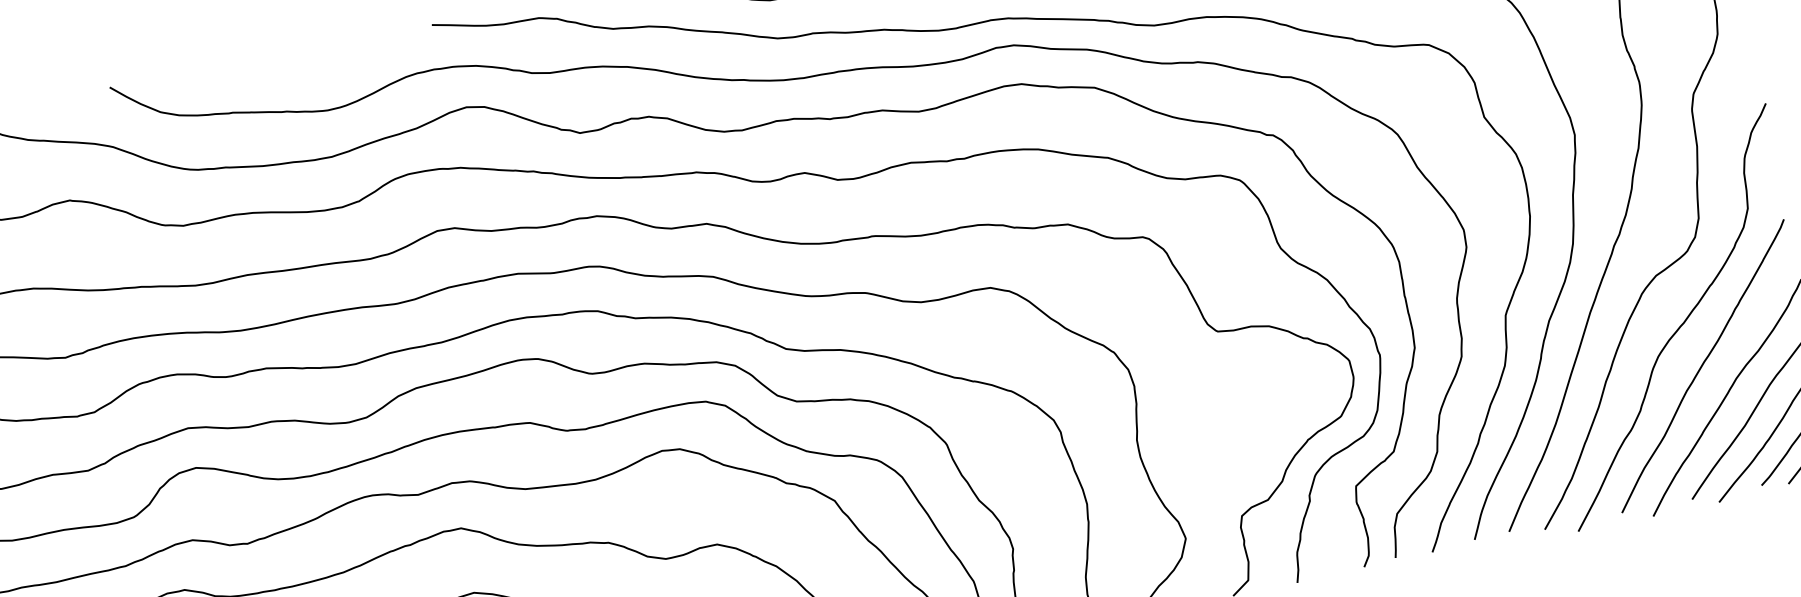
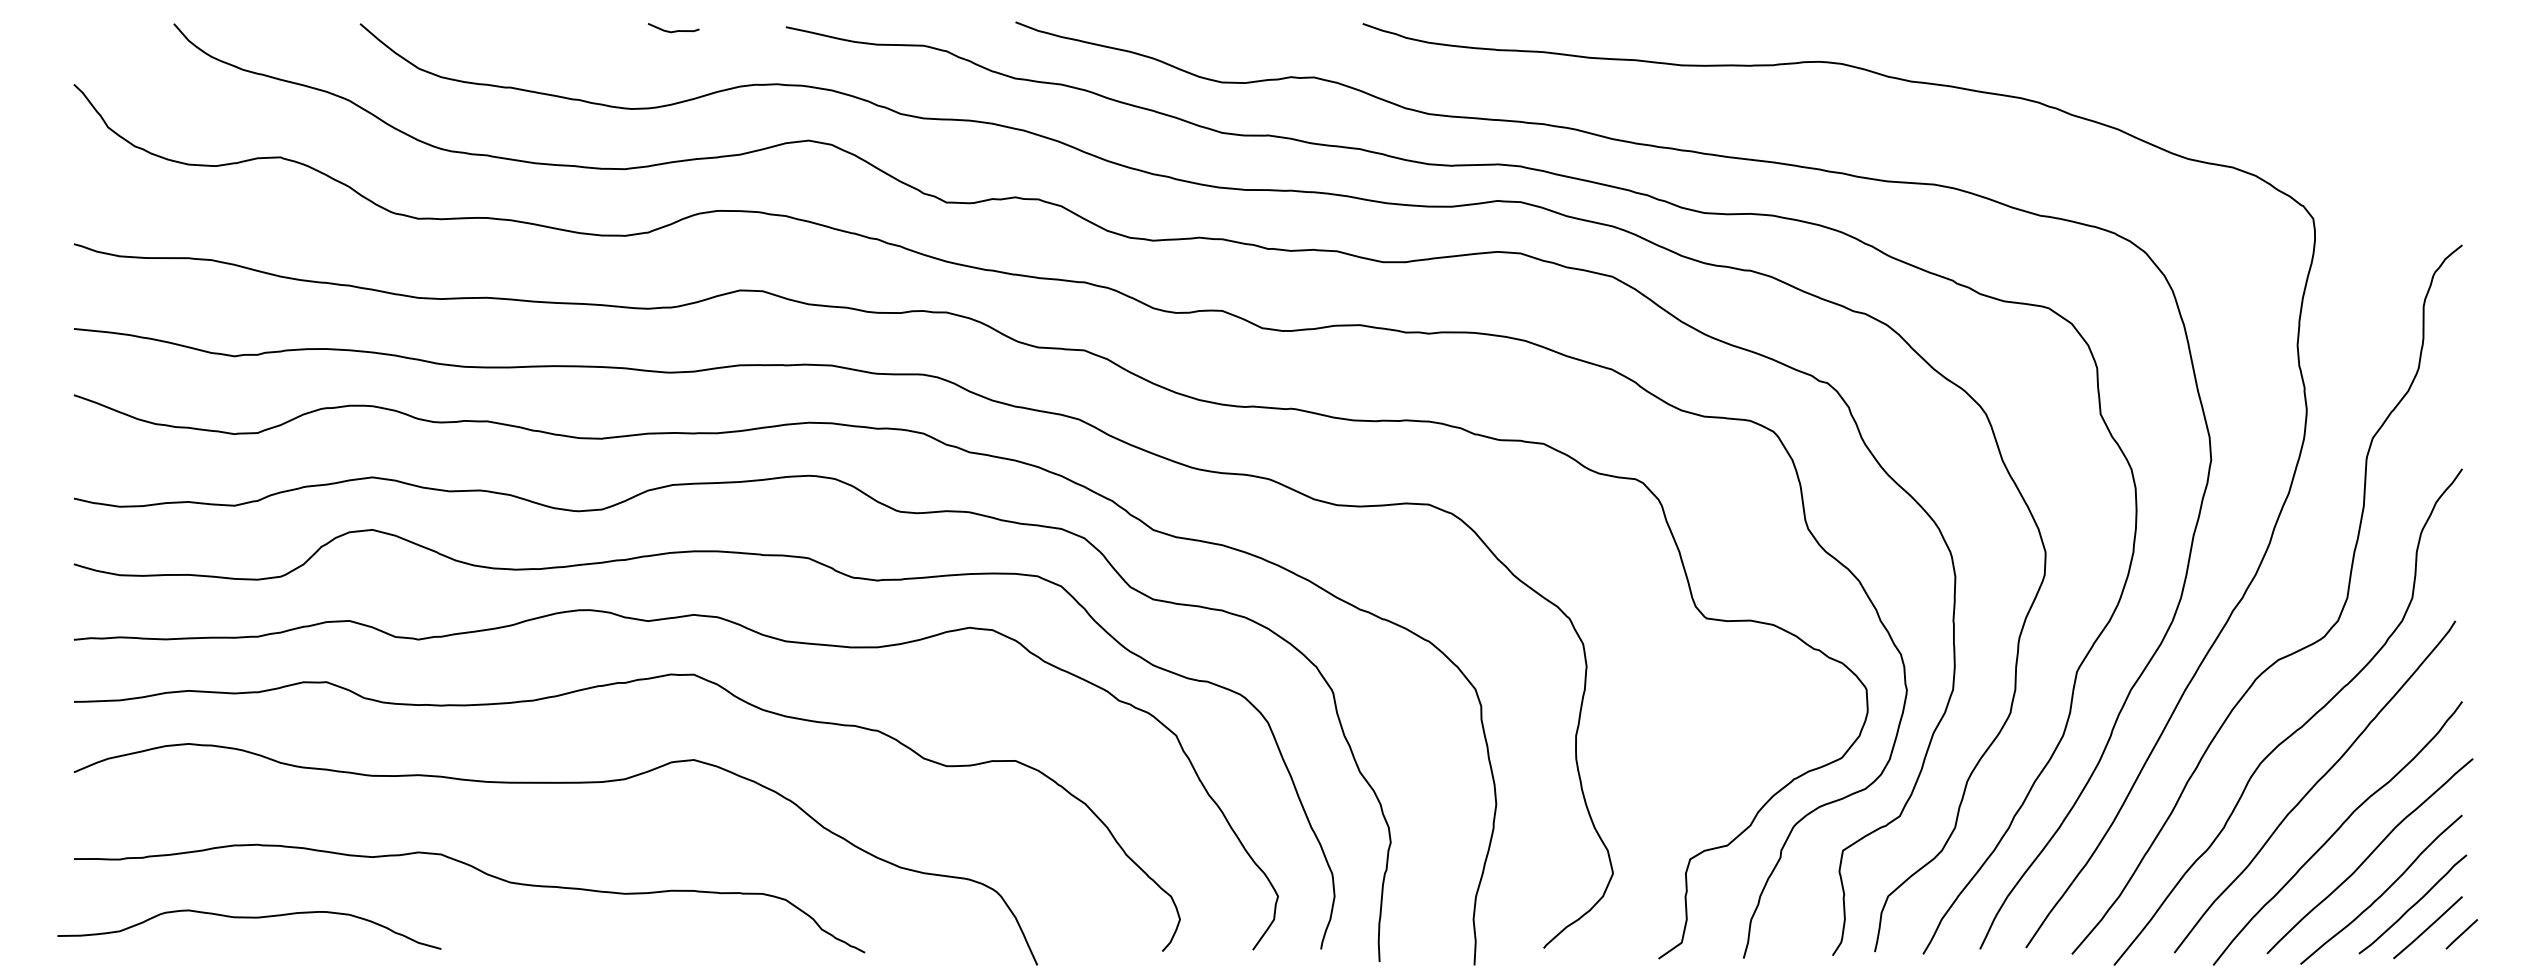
curve: (348, 44) -> (674, 30), added

